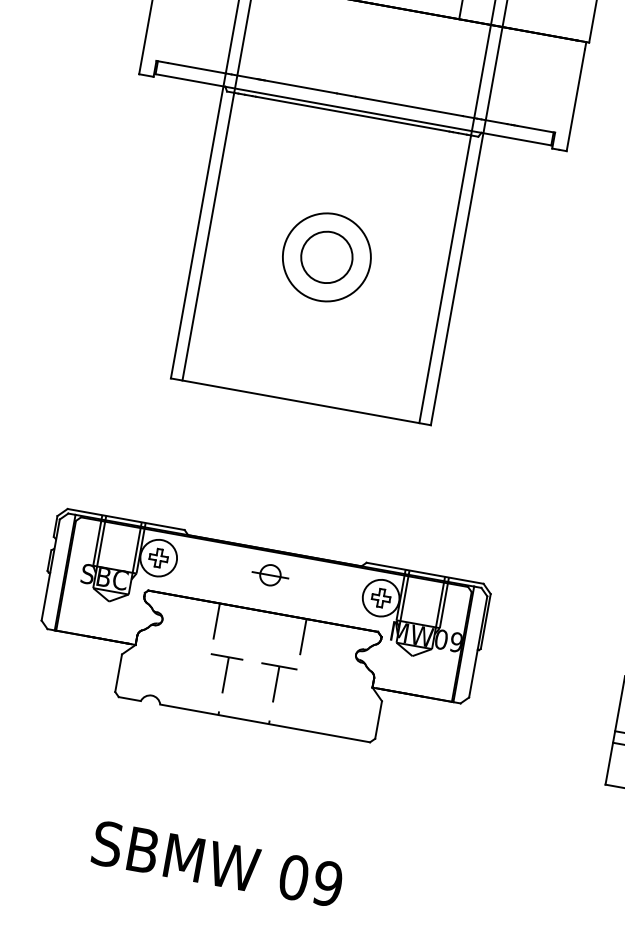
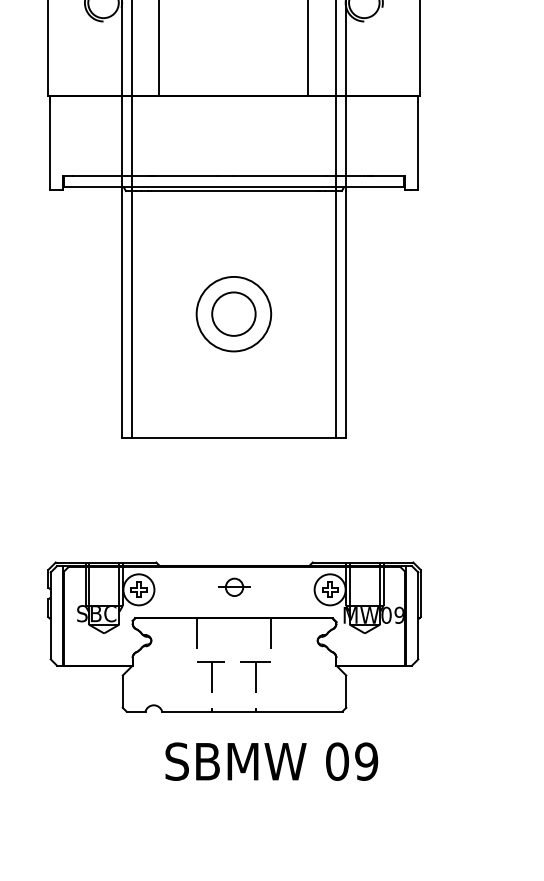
text: (217, 863) -> (271, 761), moved

